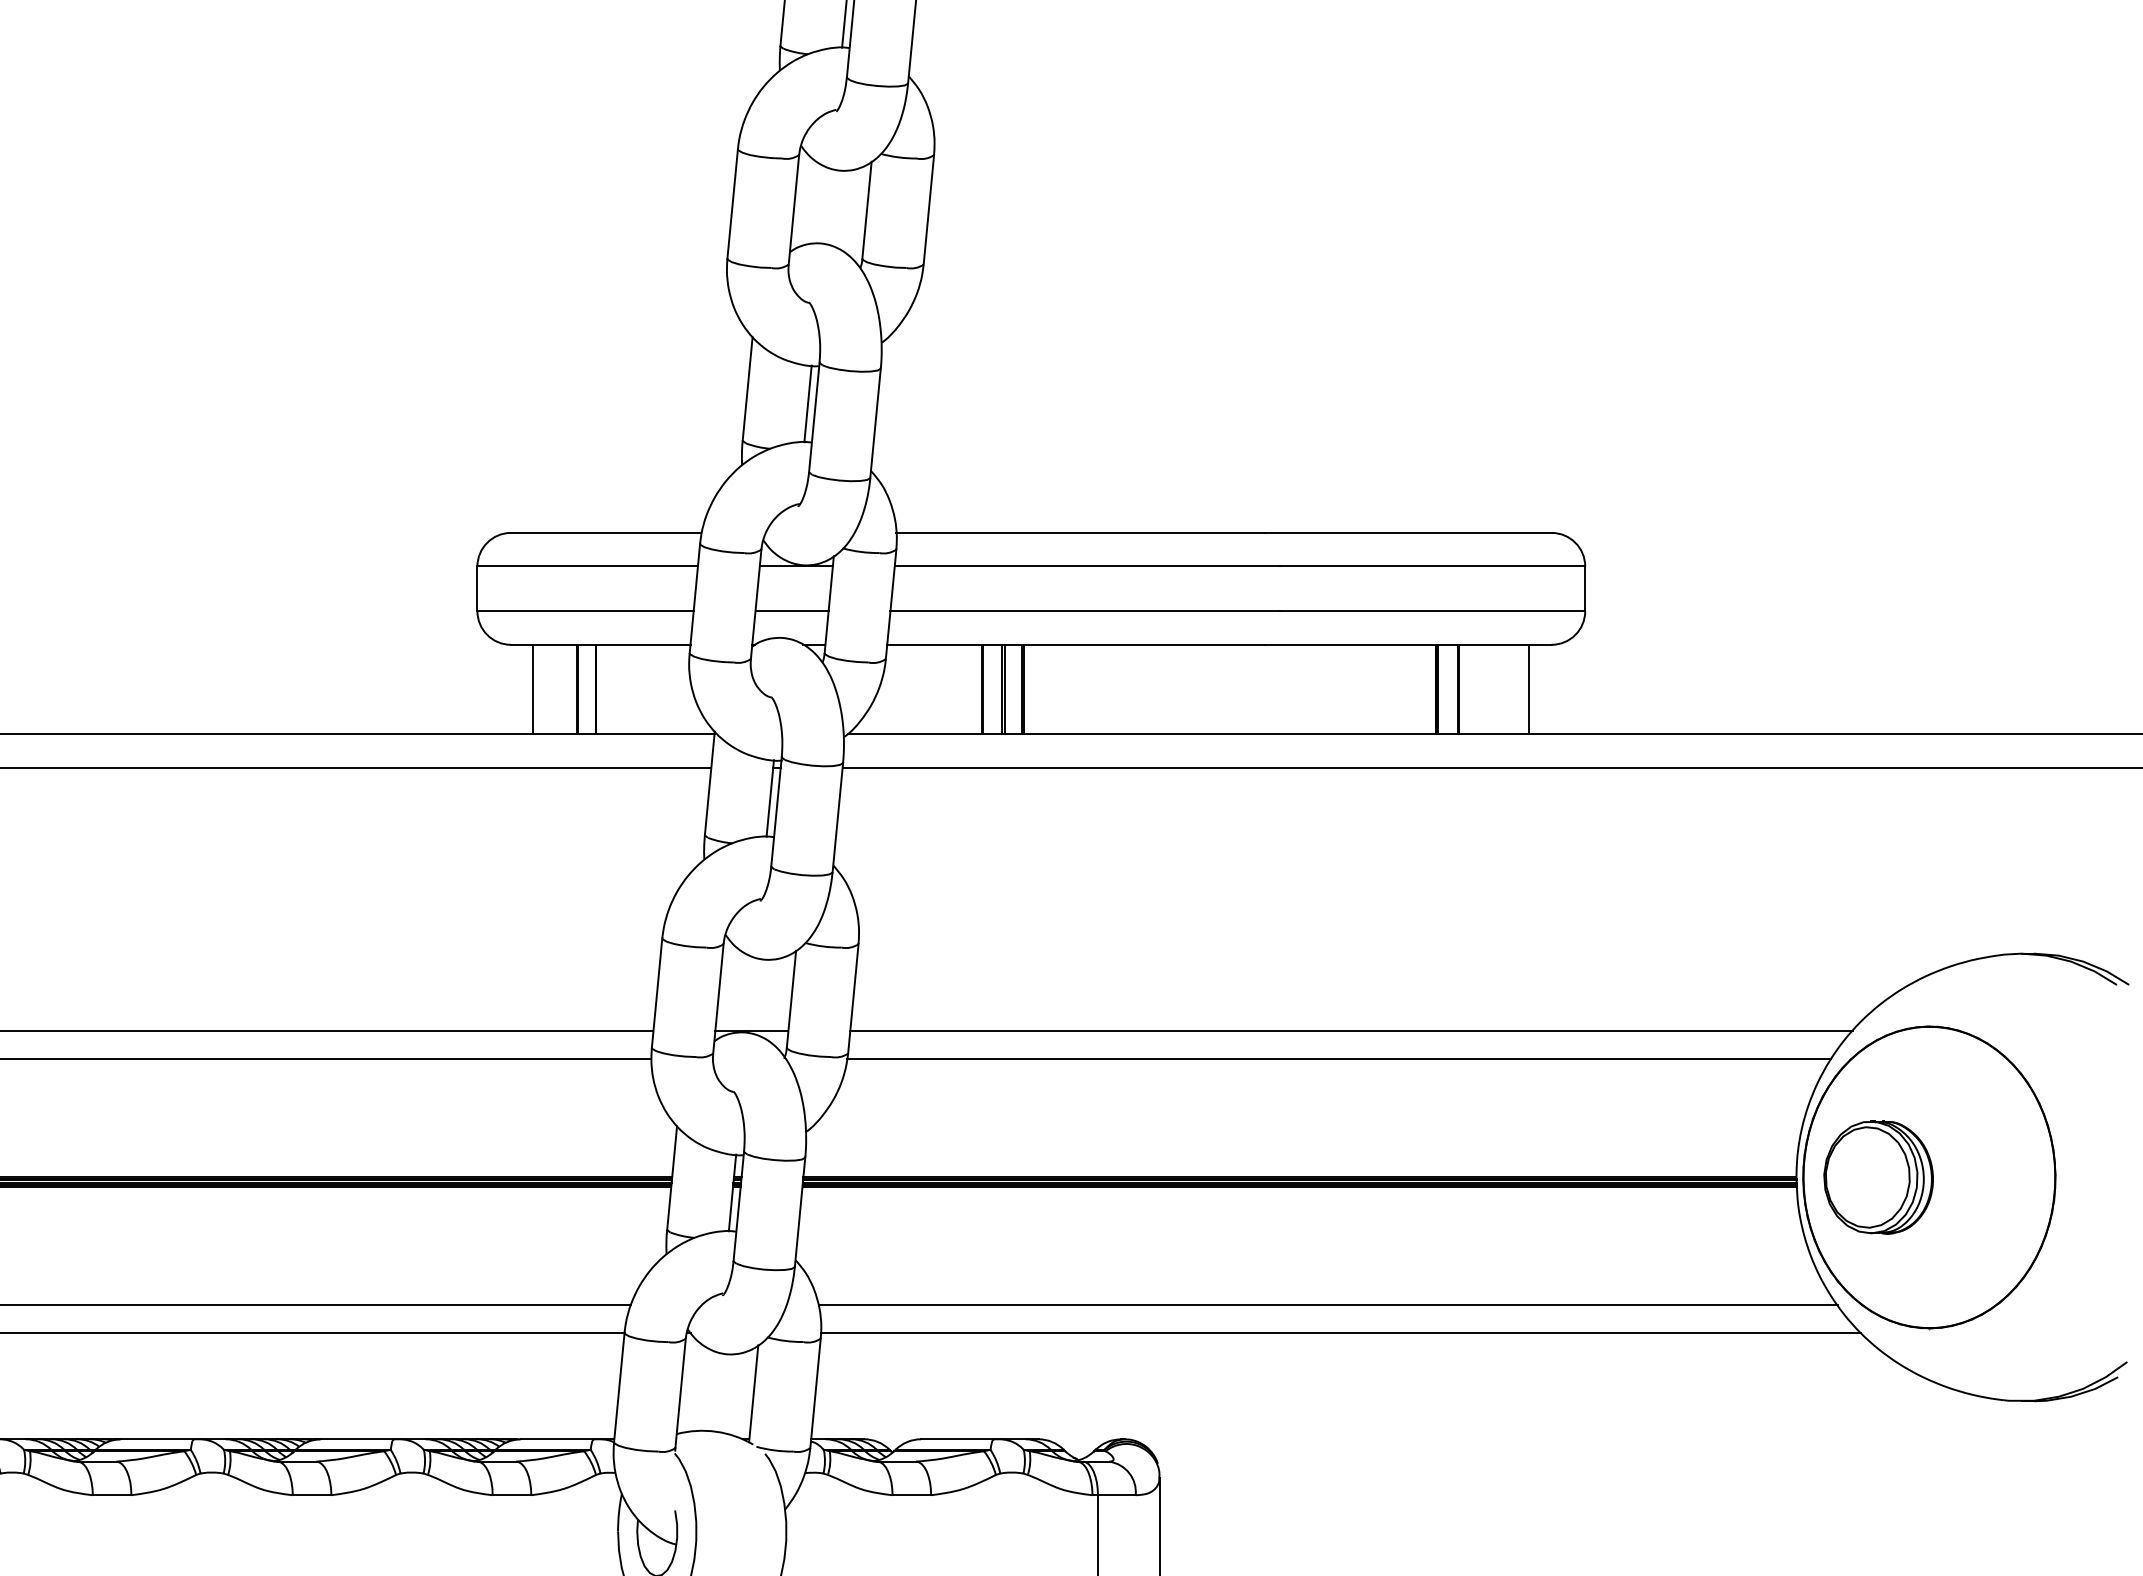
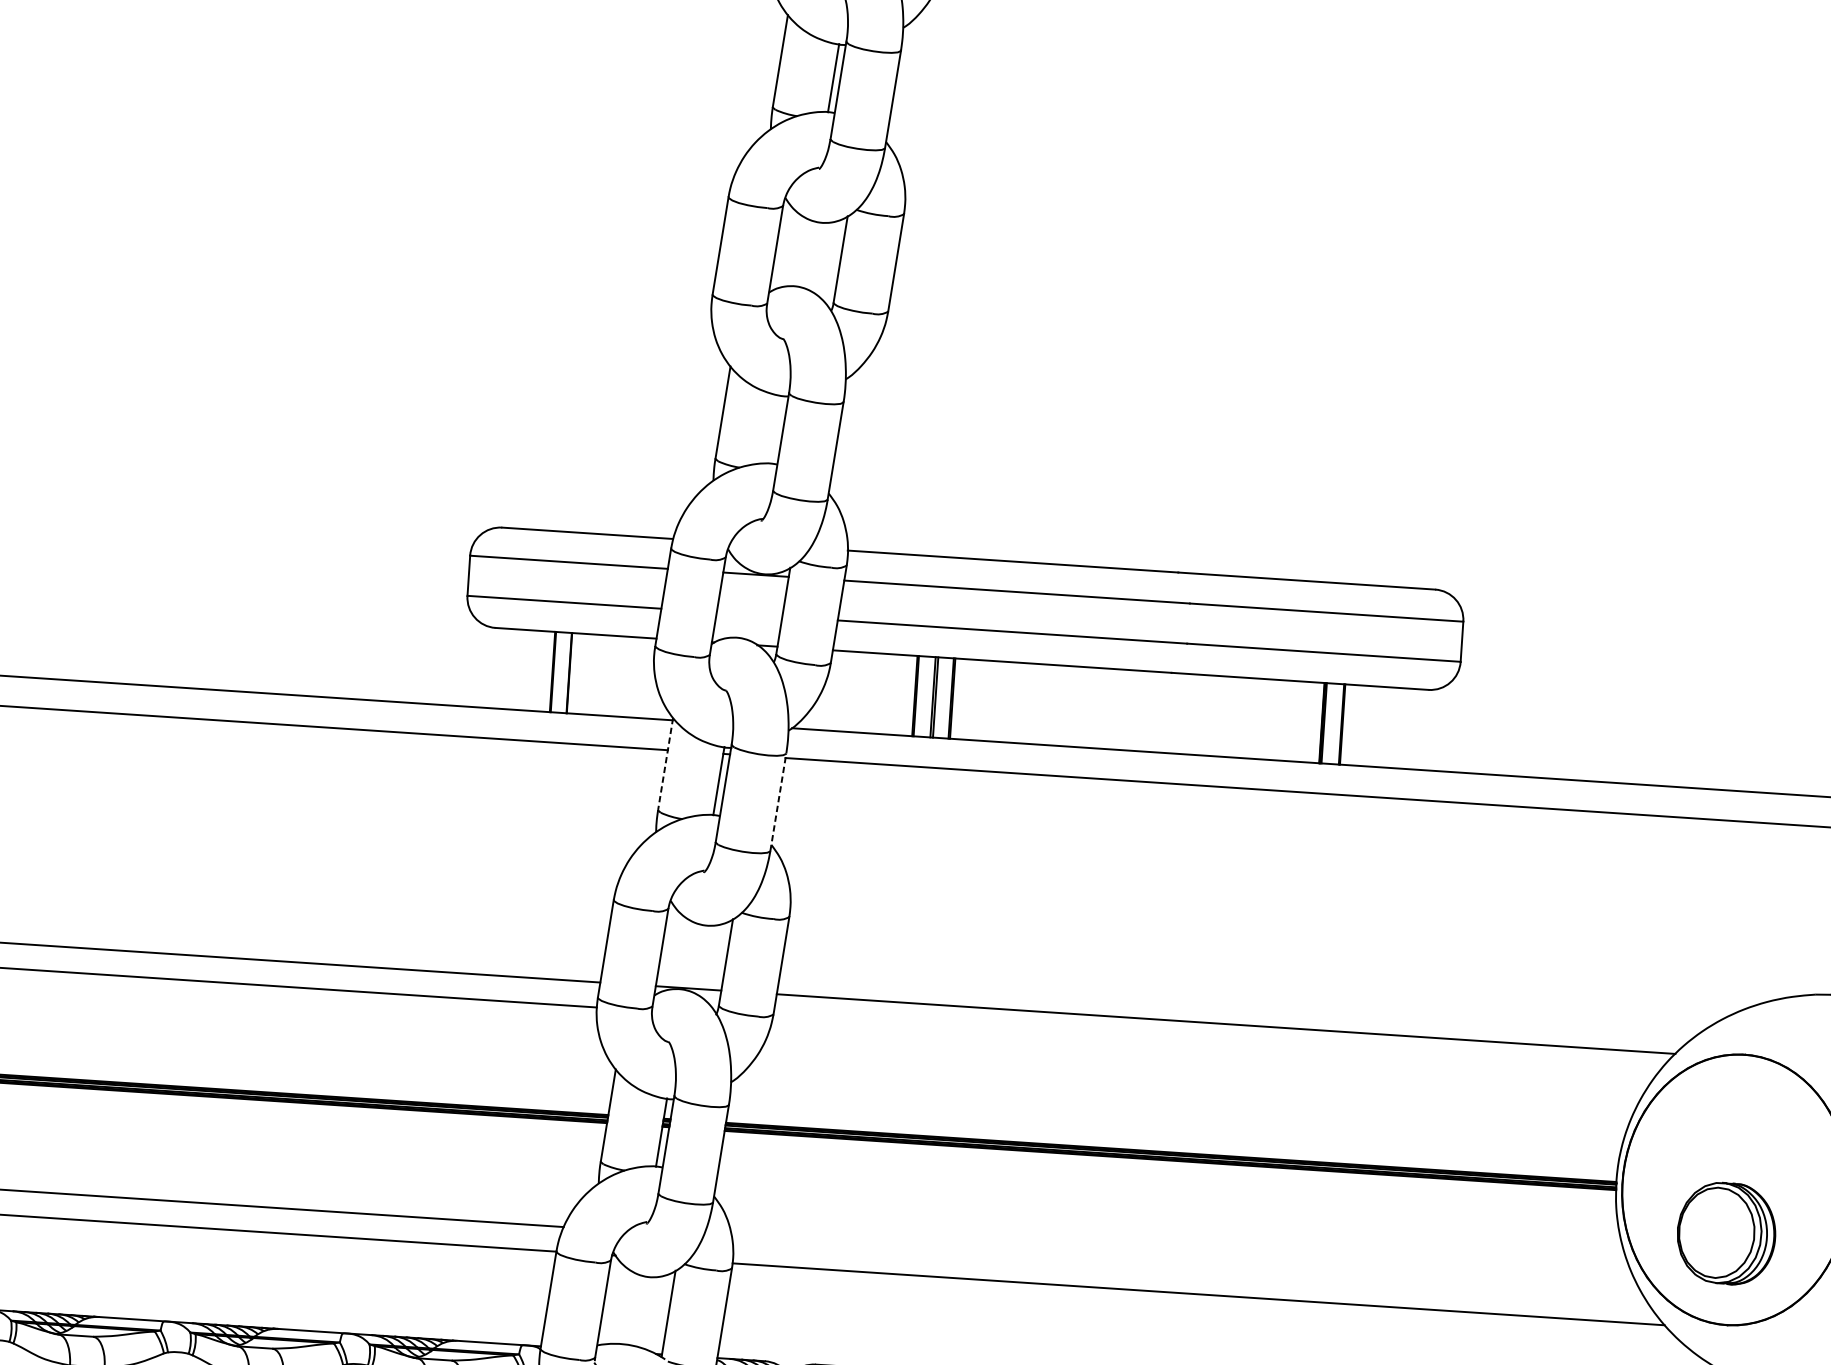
line: (807, 403) -> (775, 429), removed
line: (791, 611) -> (749, 614), removed
line: (533, 689) -> (513, 669), removed
line: (1529, 689) -> (1406, 728), removed
line: (709, 783) -> (665, 764), solid -> dashed
line: (837, 817) -> (778, 802), solid -> dashed
line: (1339, 1058) -> (1213, 1048), removed
part: (1878, 1177) -> (1726, 1233), moved
line: (1327, 1305) -> (1188, 1268), removed

